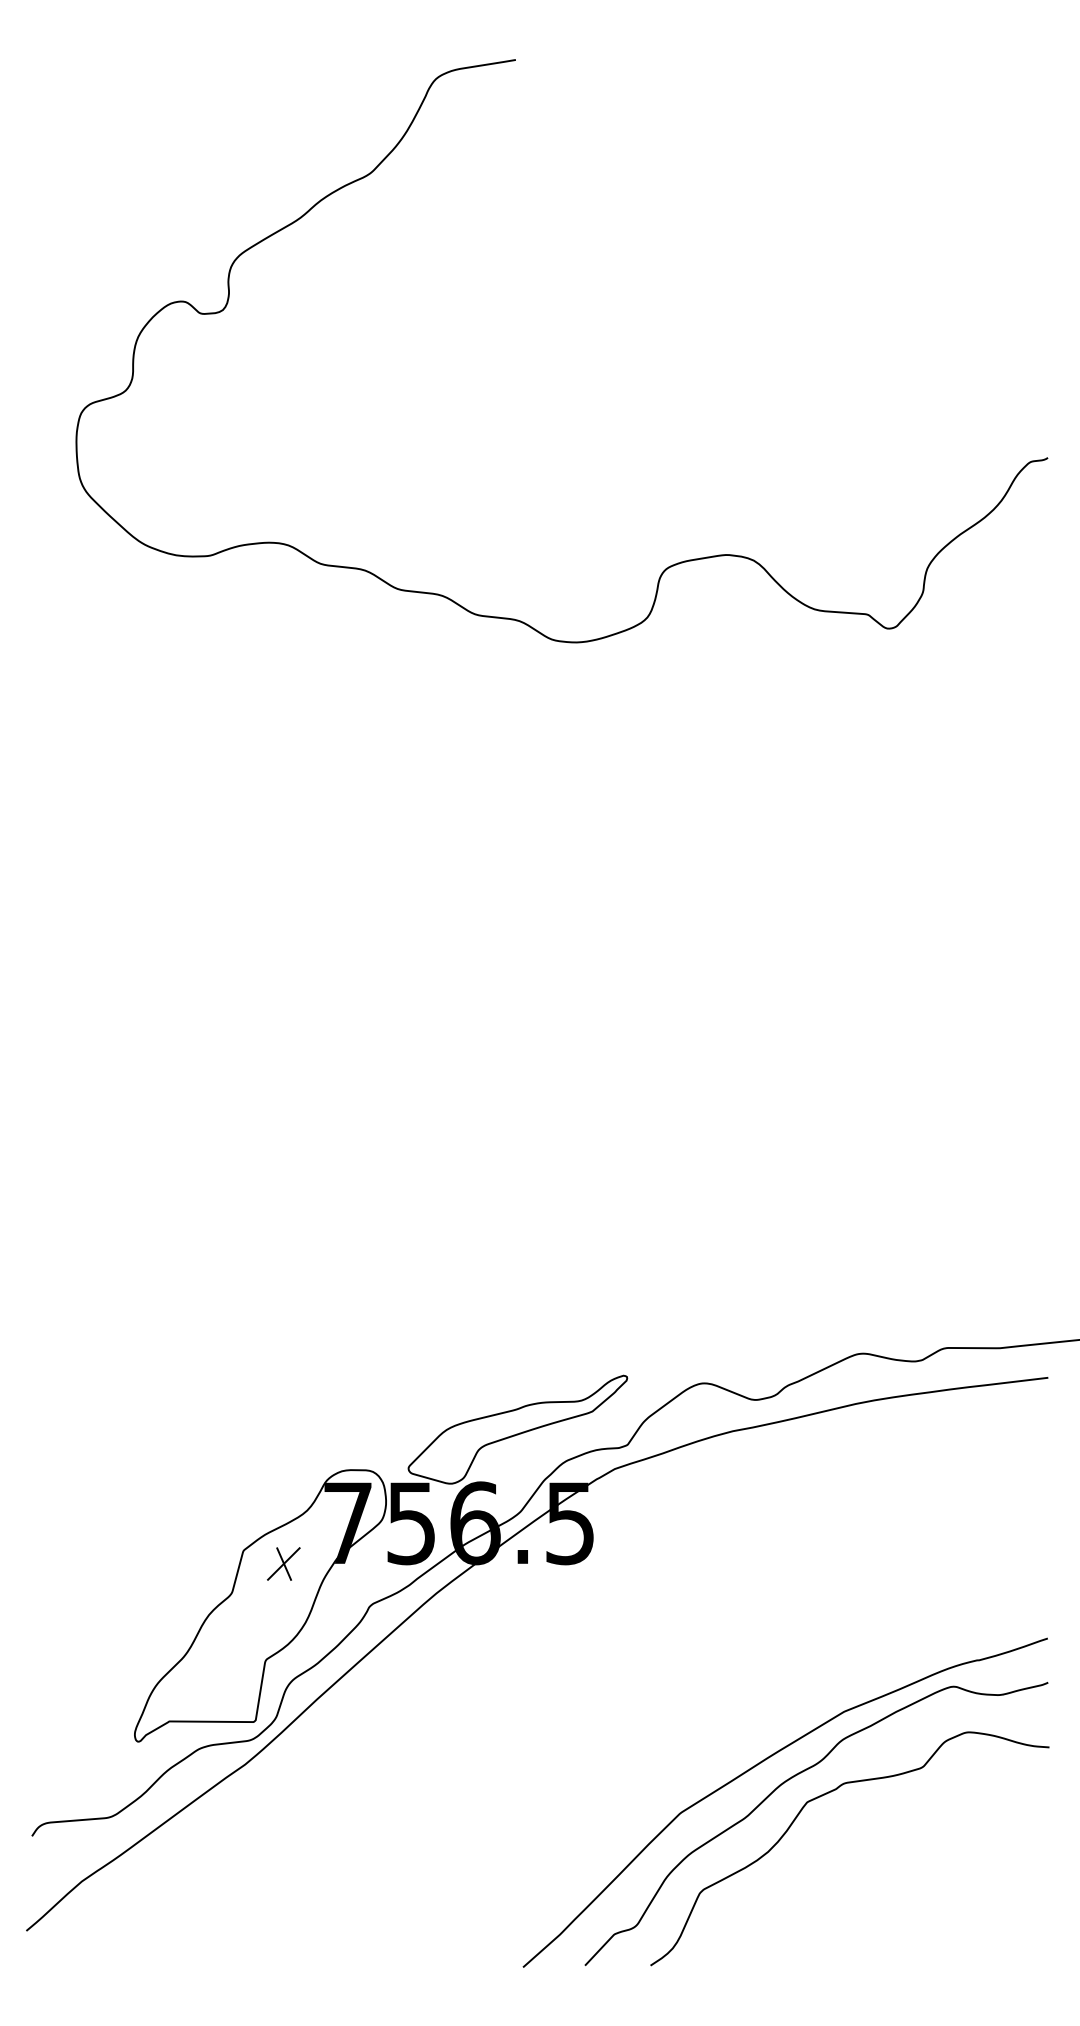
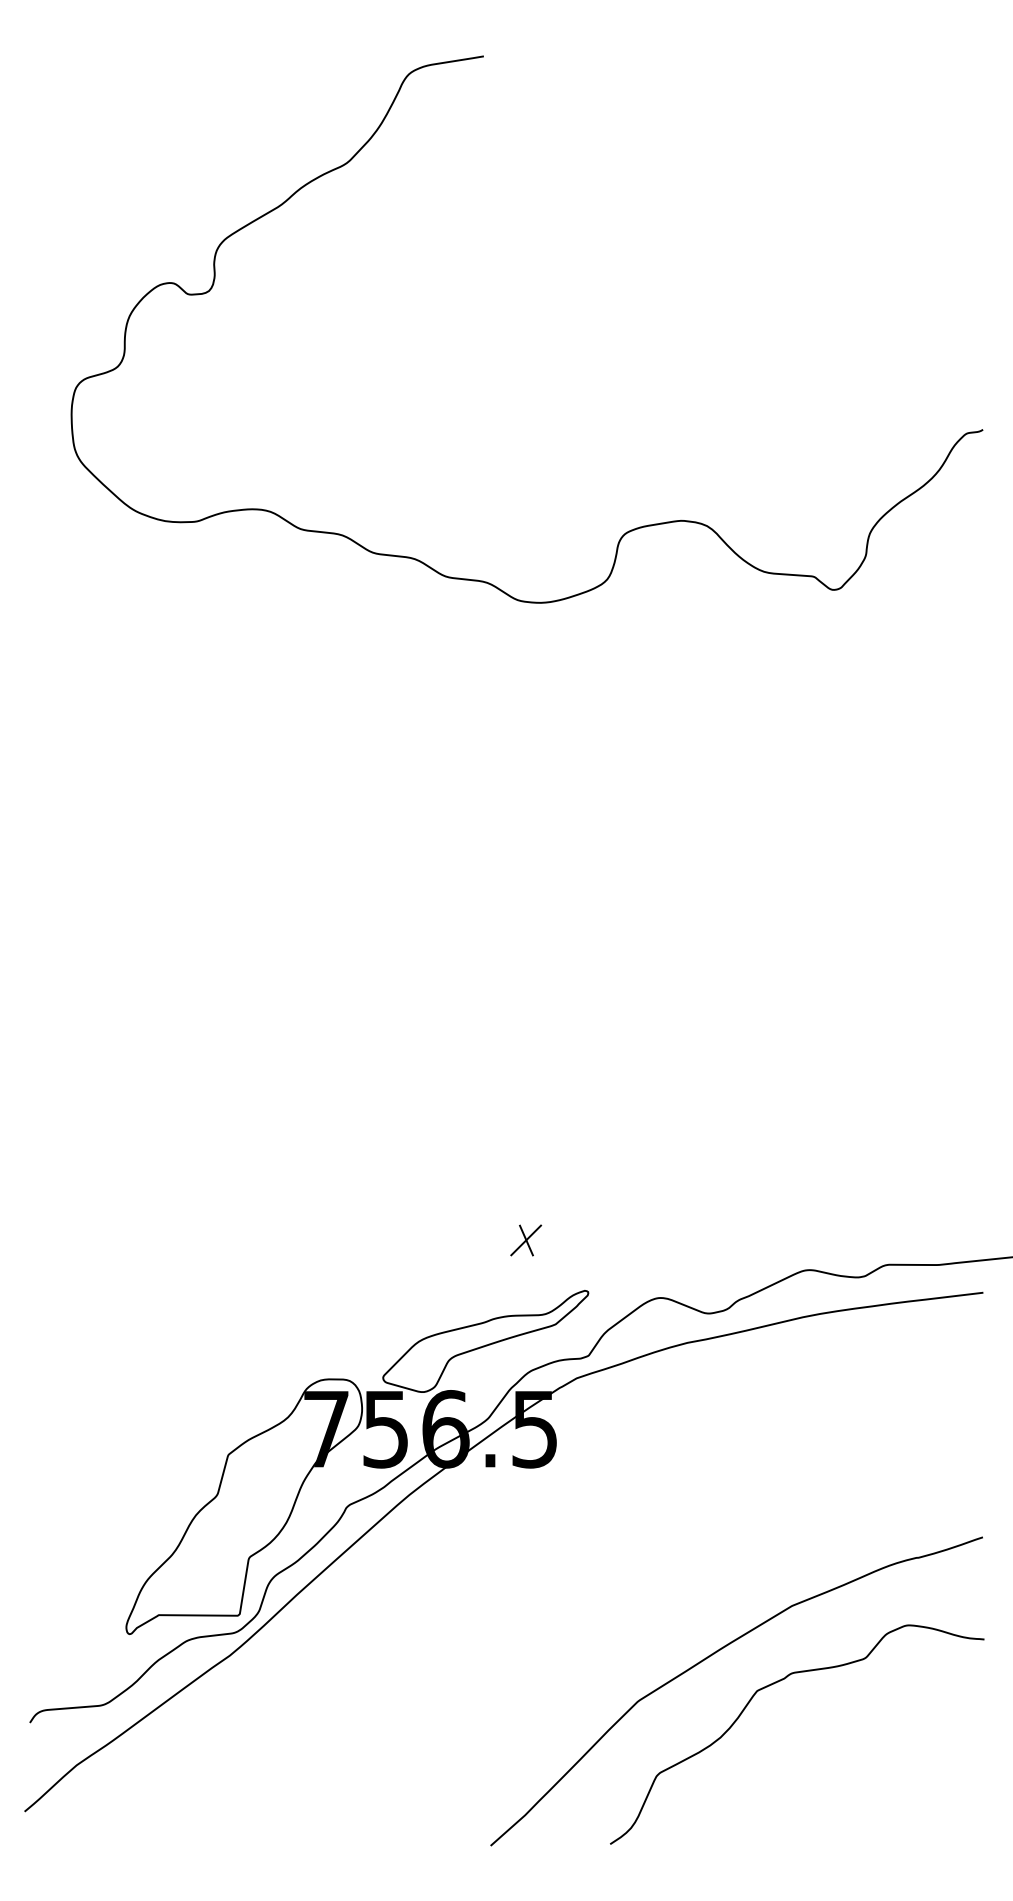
part: (284, 1564) -> (526, 1240), moved
curve: (791, 1779) -> (742, 1669), removed

